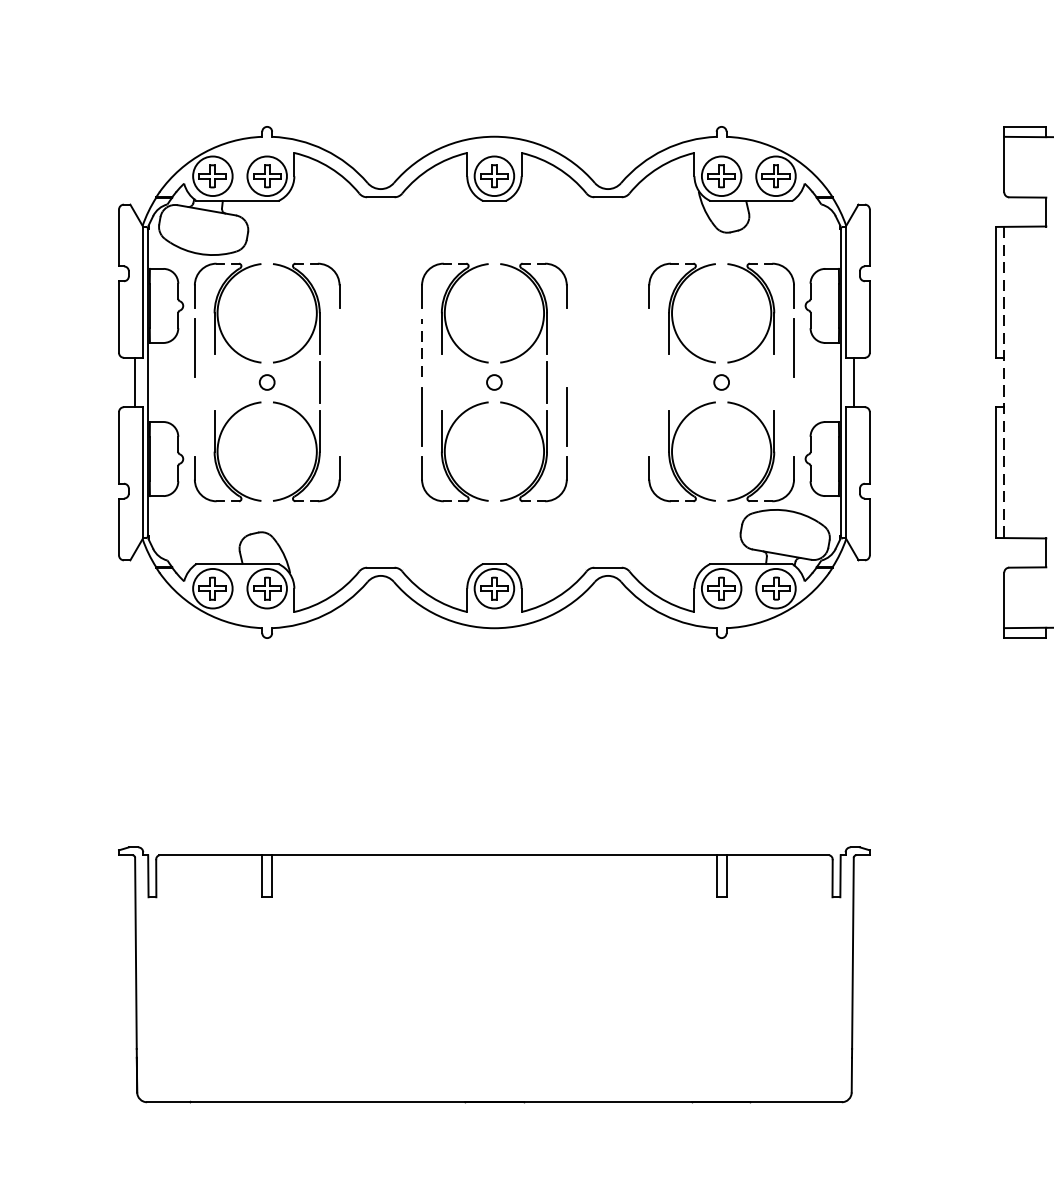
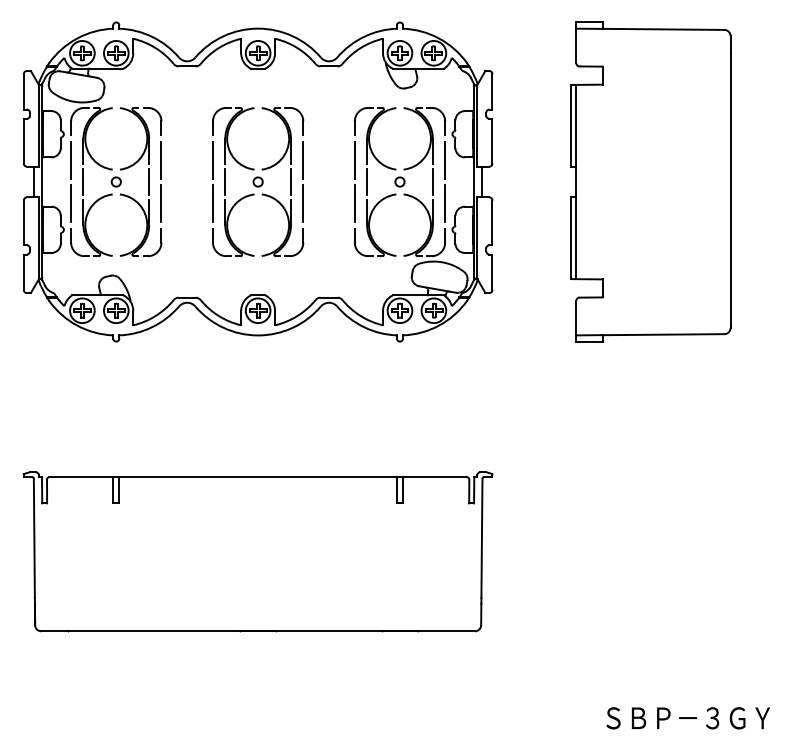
line: (421, 346) -> (212, 159), dashed -> solid
line: (339, 347) -> (161, 160), added
line: (567, 347) -> (303, 160), added
line: (648, 347) -> (354, 160), added
line: (214, 381) -> (83, 181), added
line: (442, 381) -> (225, 181), added
line: (669, 381) -> (367, 181), added
line: (773, 381) -> (432, 181), added
line: (1004, 383) -> (576, 182), dashed -> solid
line: (195, 416) -> (71, 203), added
line: (339, 416) -> (161, 203), added
line: (648, 416) -> (354, 203), added
line: (794, 416) -> (445, 203), added

